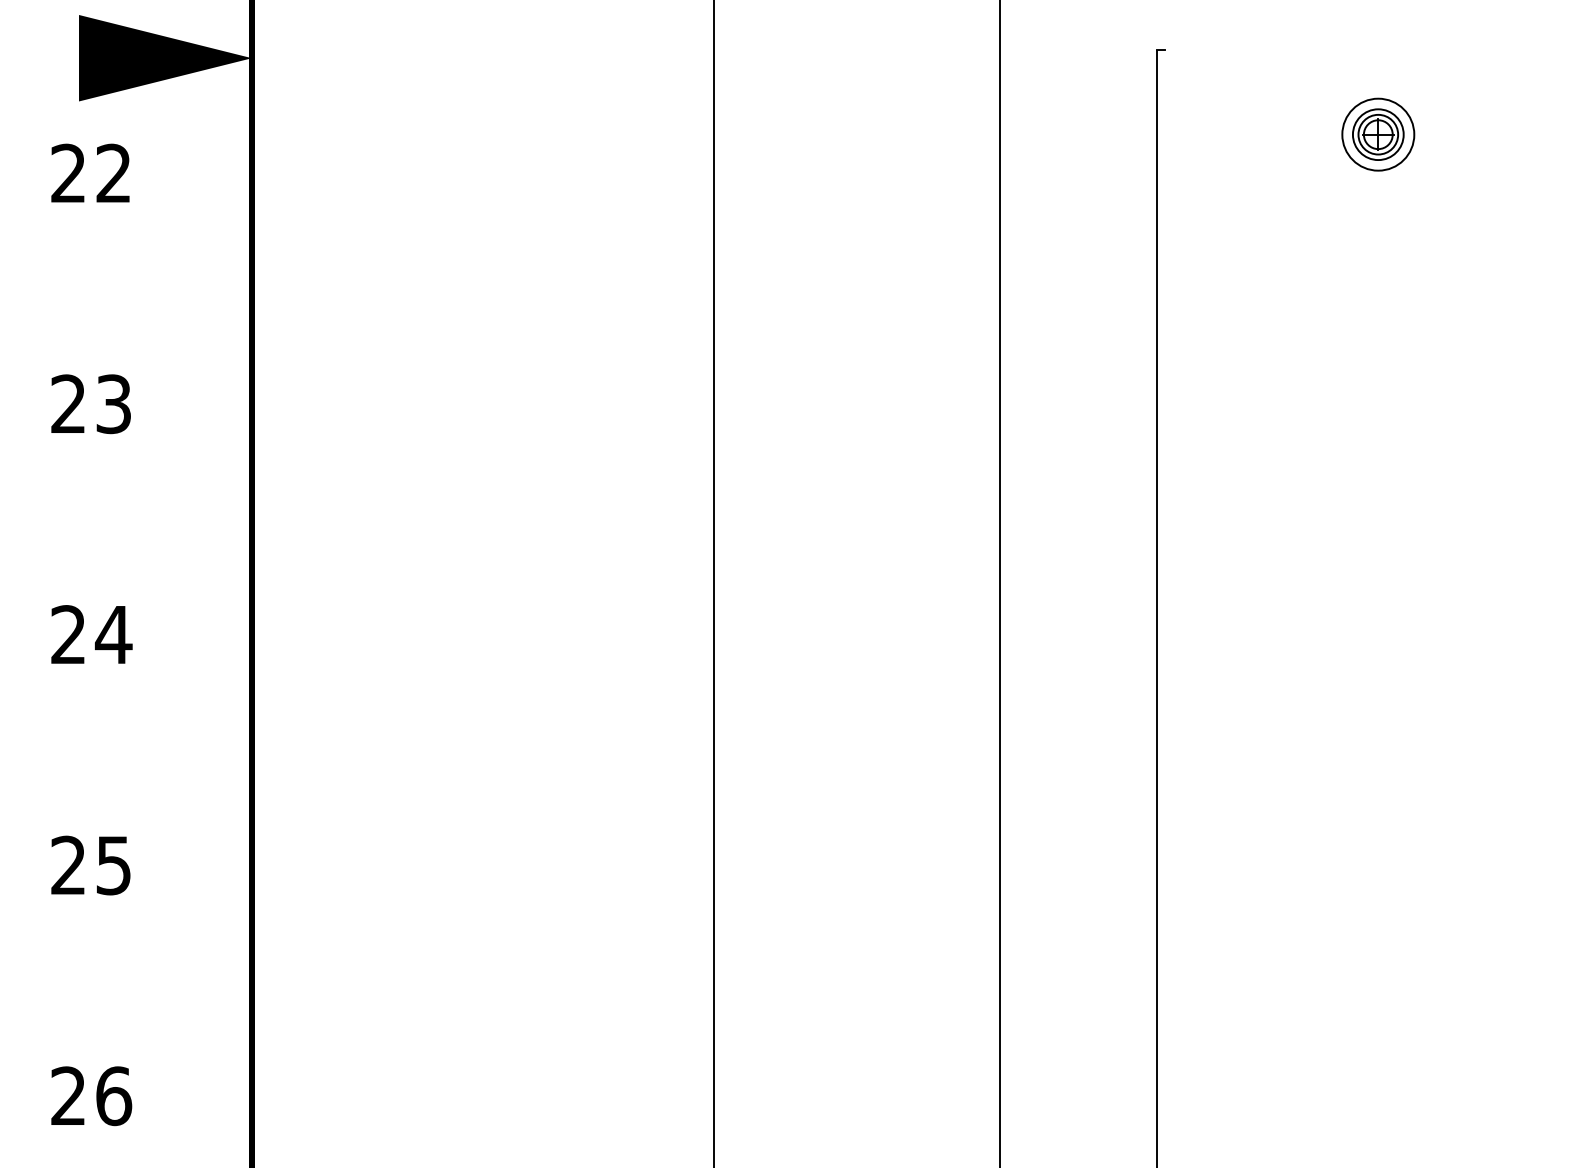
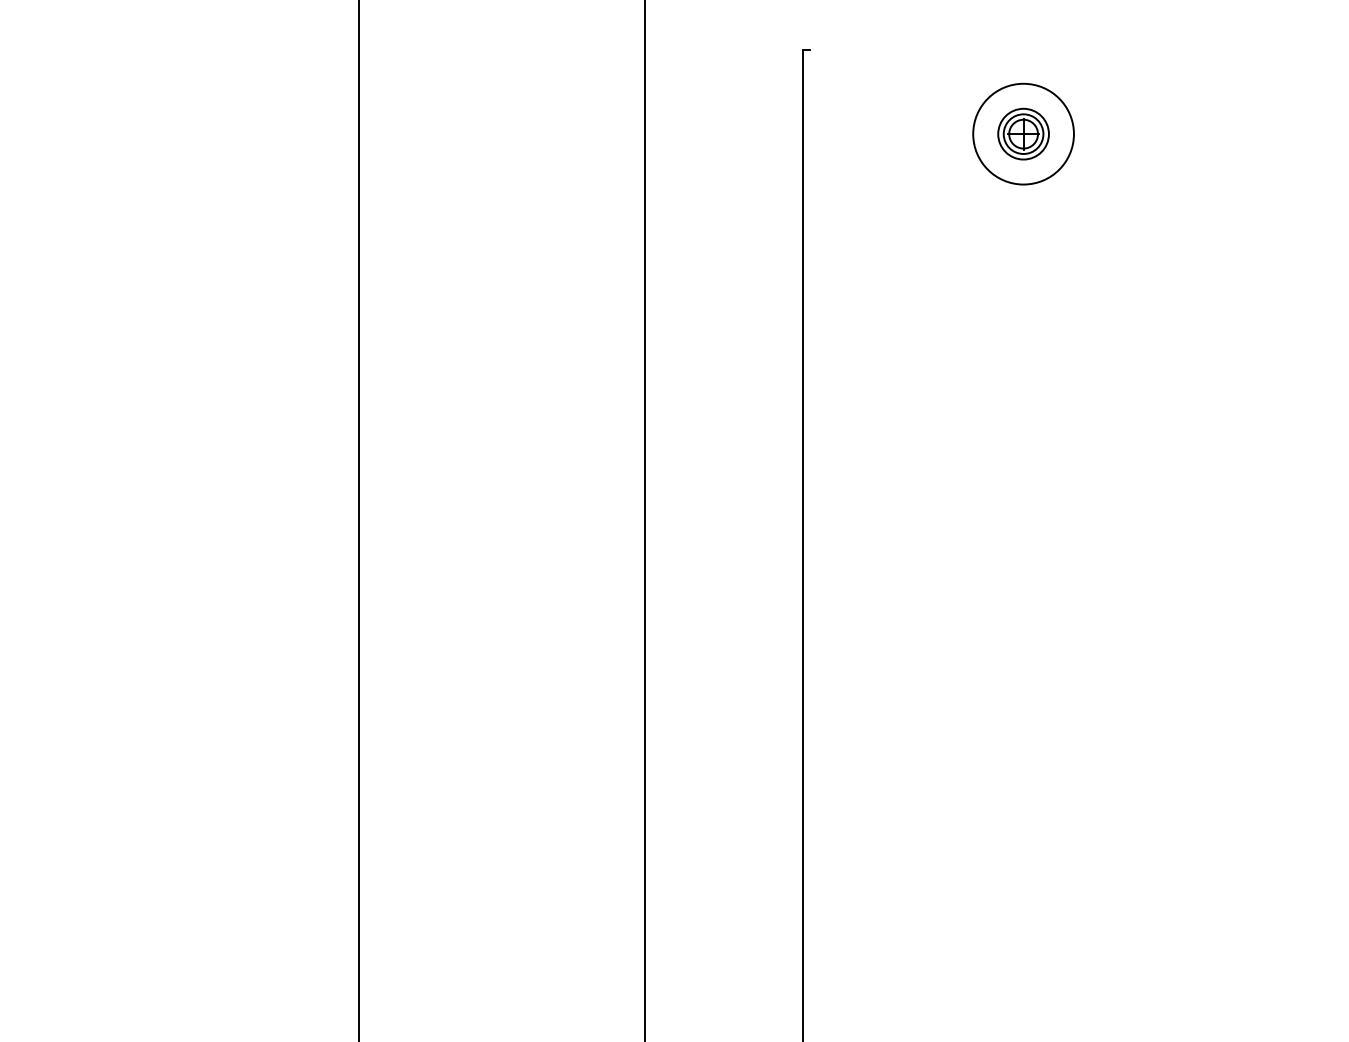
circle: (1378, 134) -> (1023, 133), size x1.4

